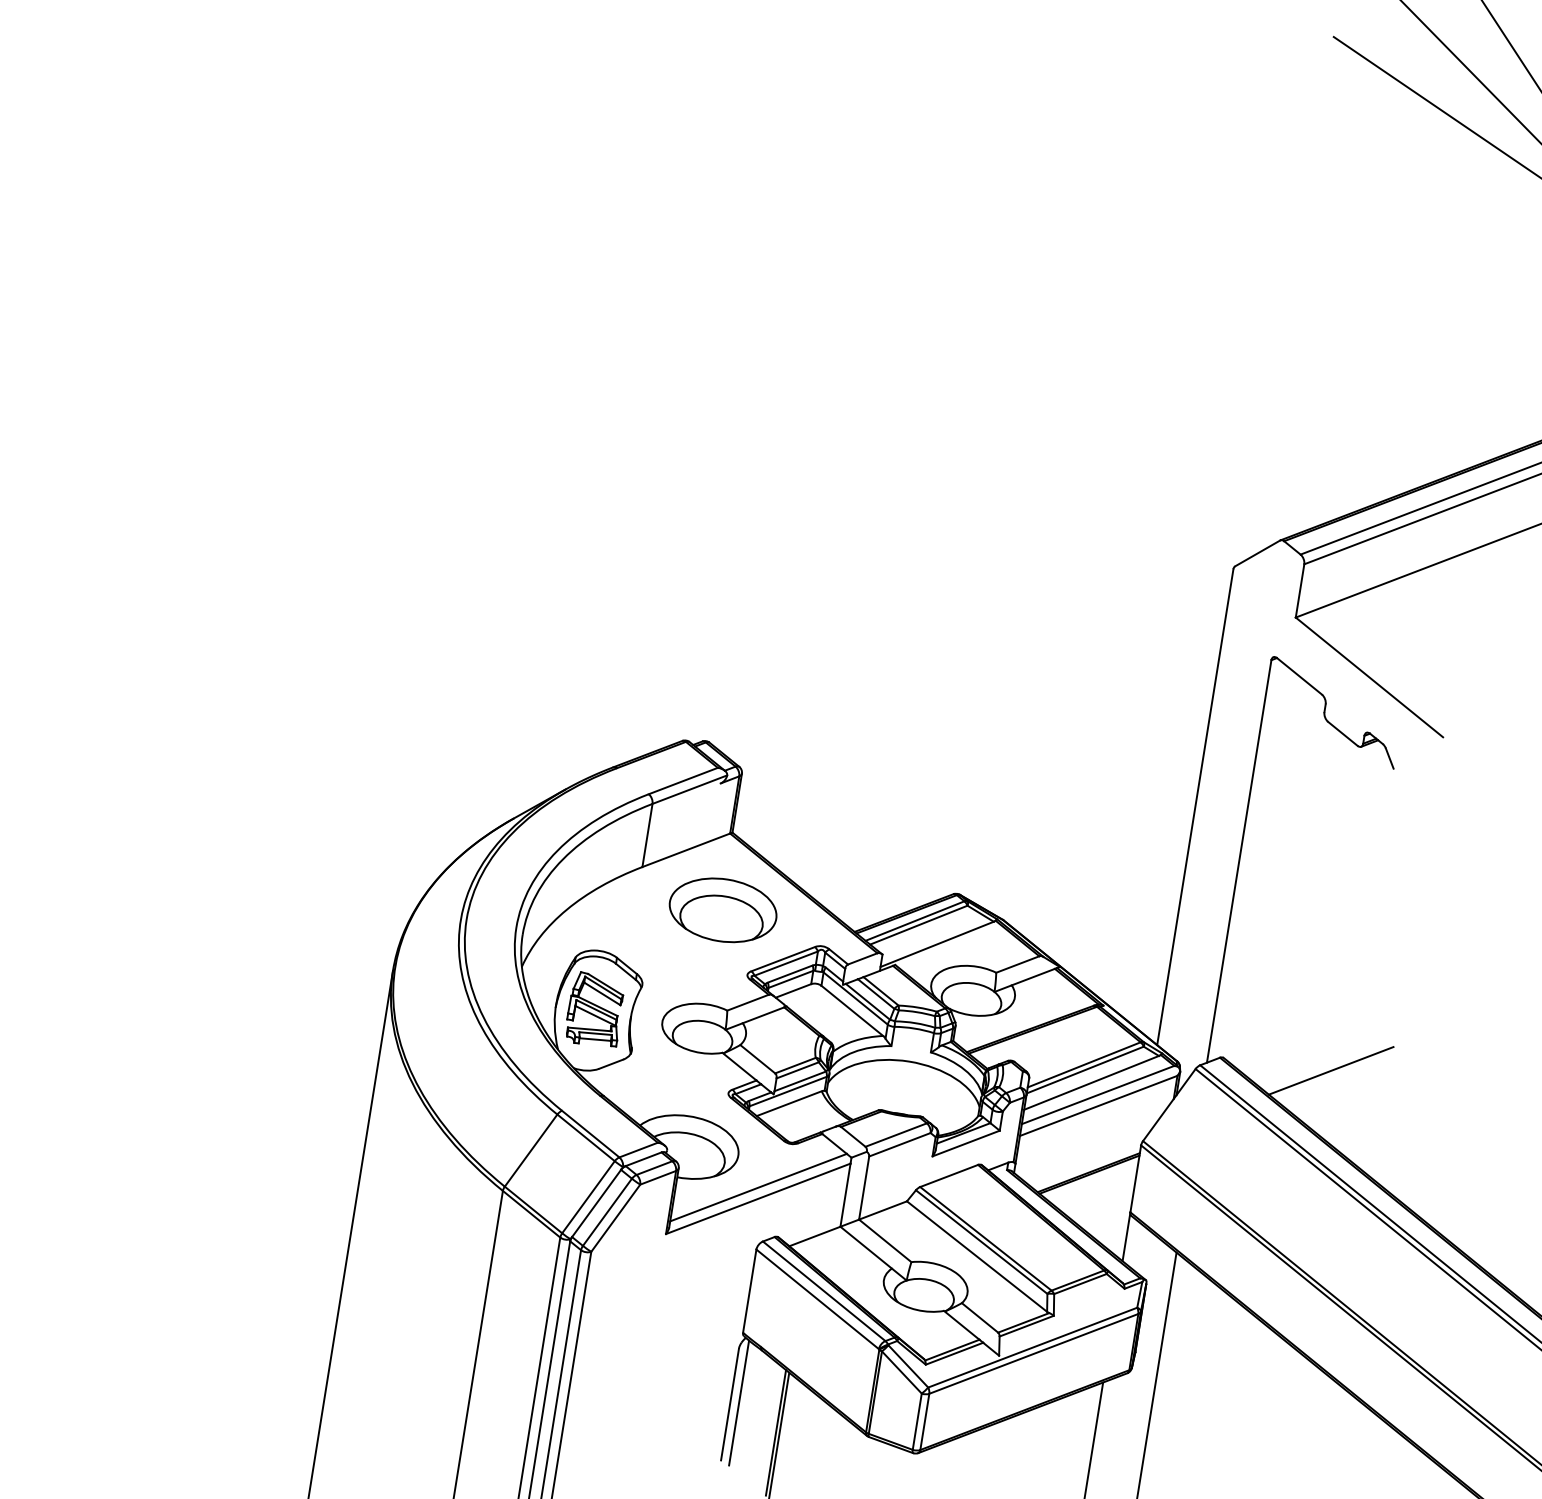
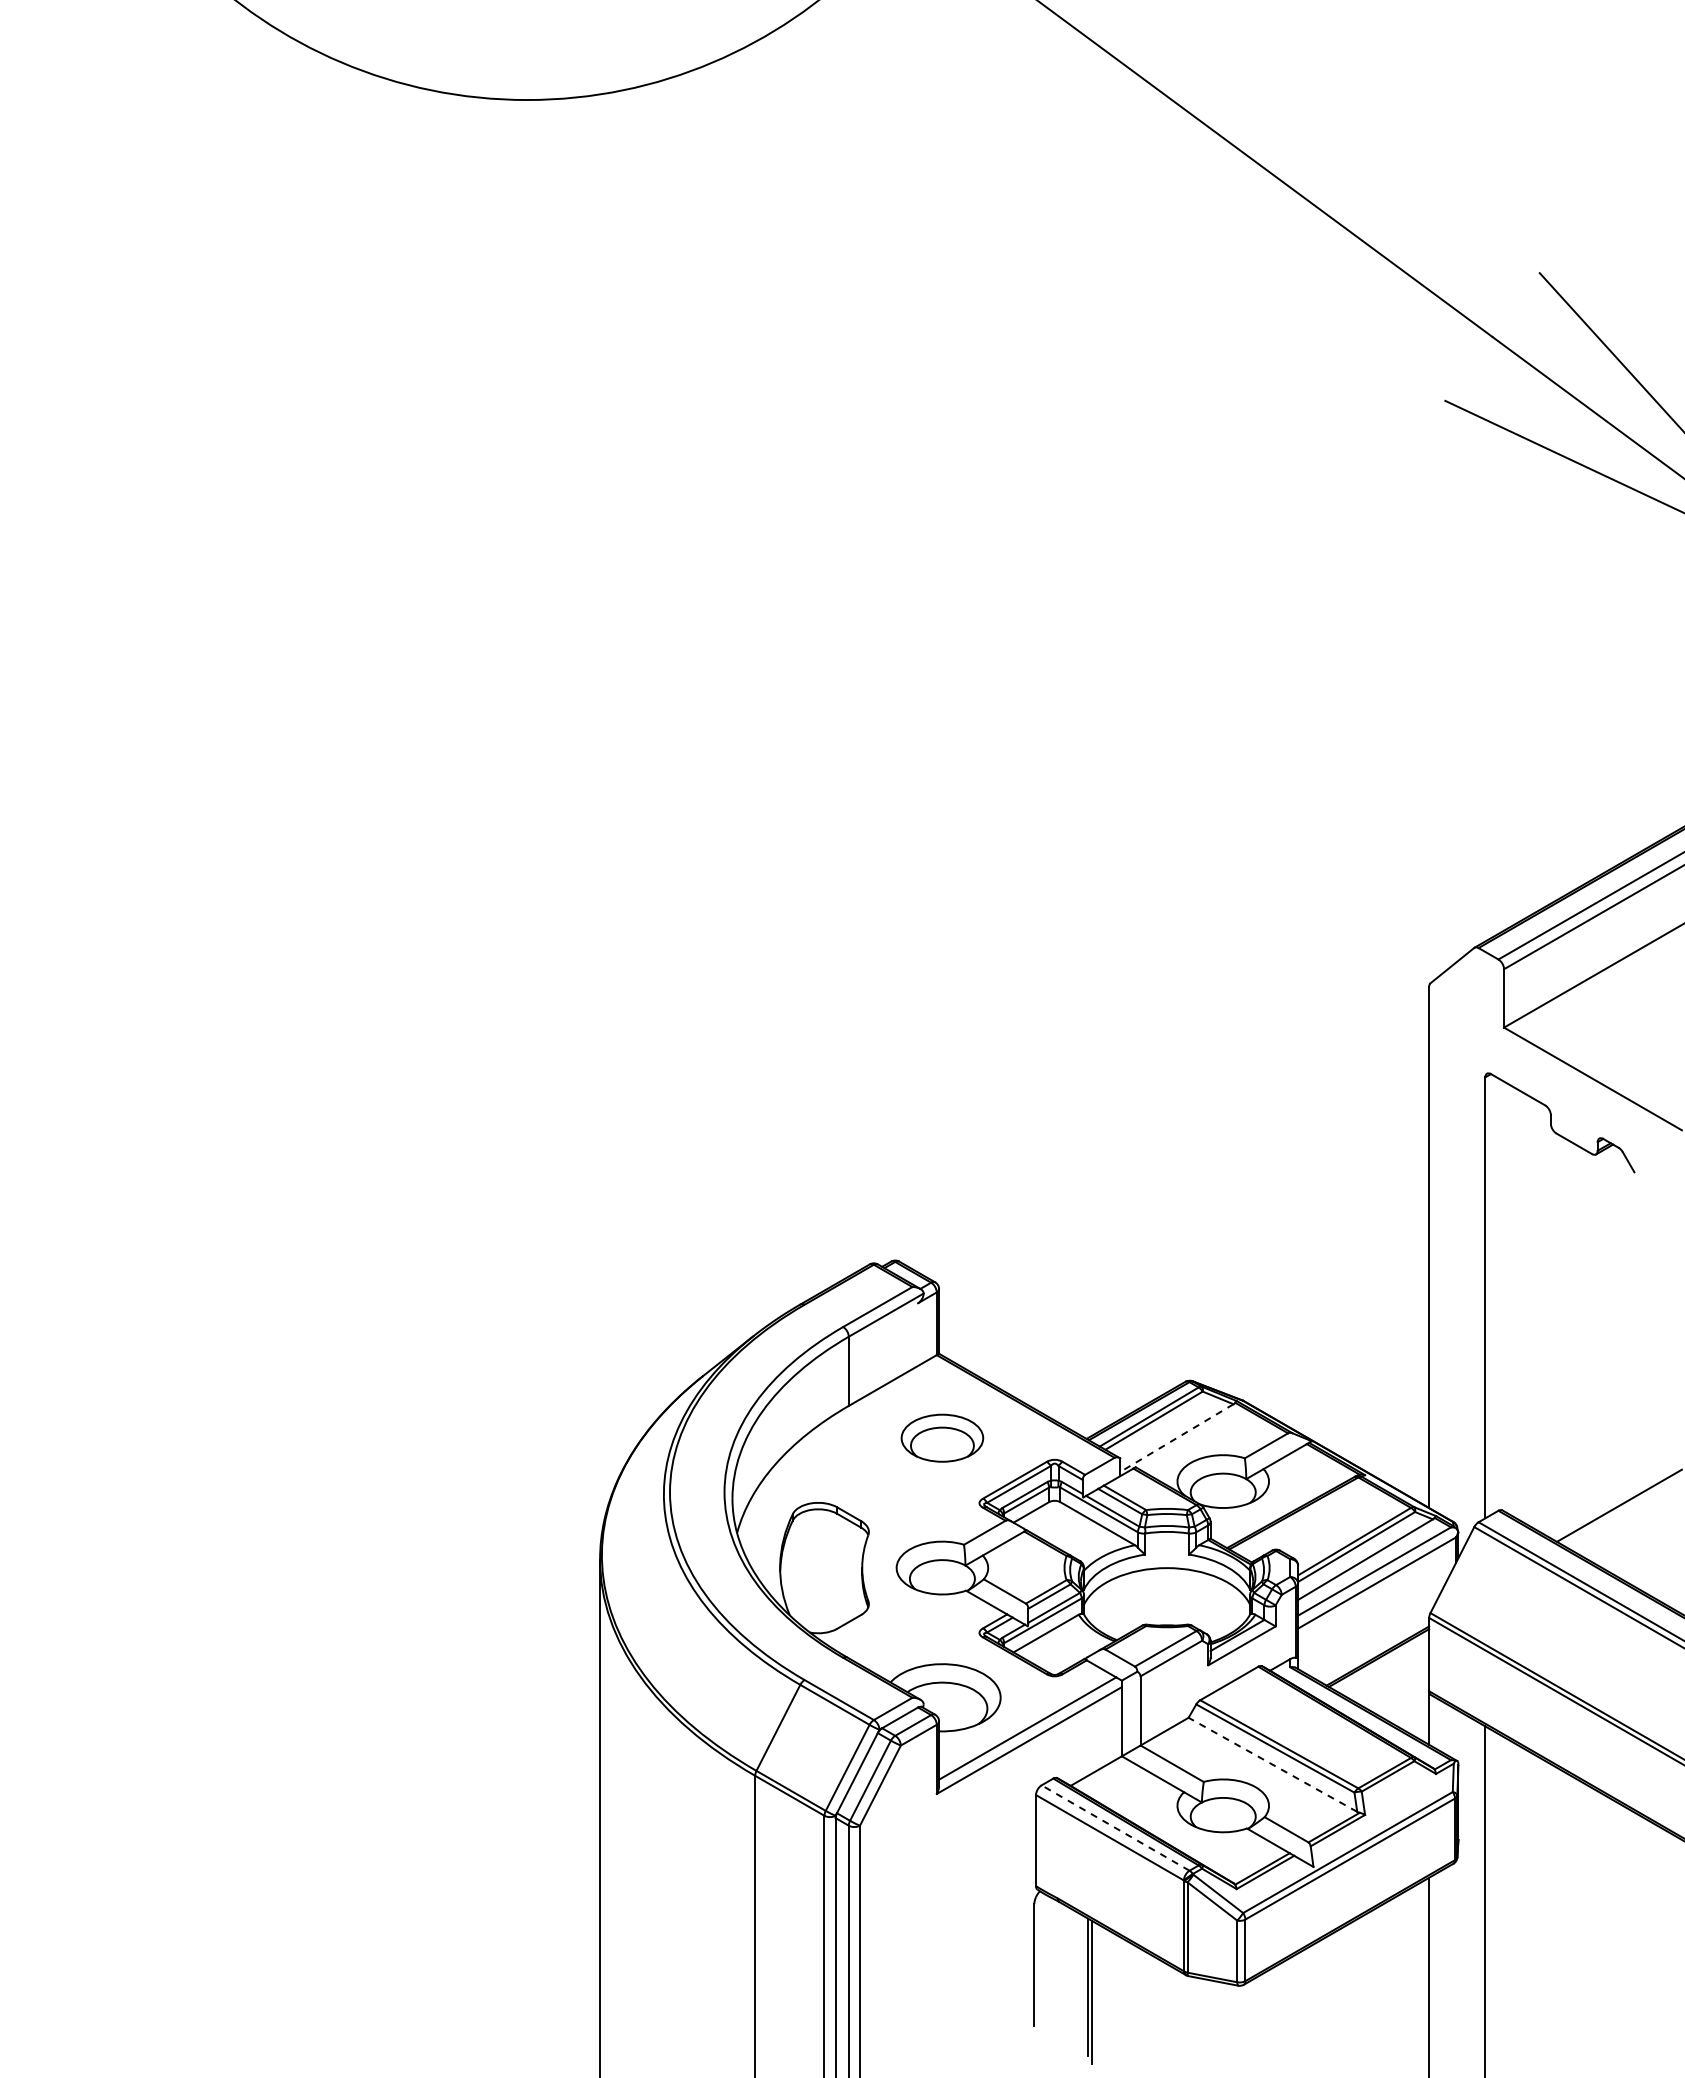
part: (723, 909) -> (942, 1437), size x0.7
line: (936, 944) -> (1176, 1438), solid -> dashed
part: (594, 1009) -> (822, 1566), removed
line: (976, 1256) -> (1272, 1764), solid -> dashed
line: (824, 1290) -> (1115, 1827), solid -> dashed
line: (738, 1402) -> (1043, 1961), removed

